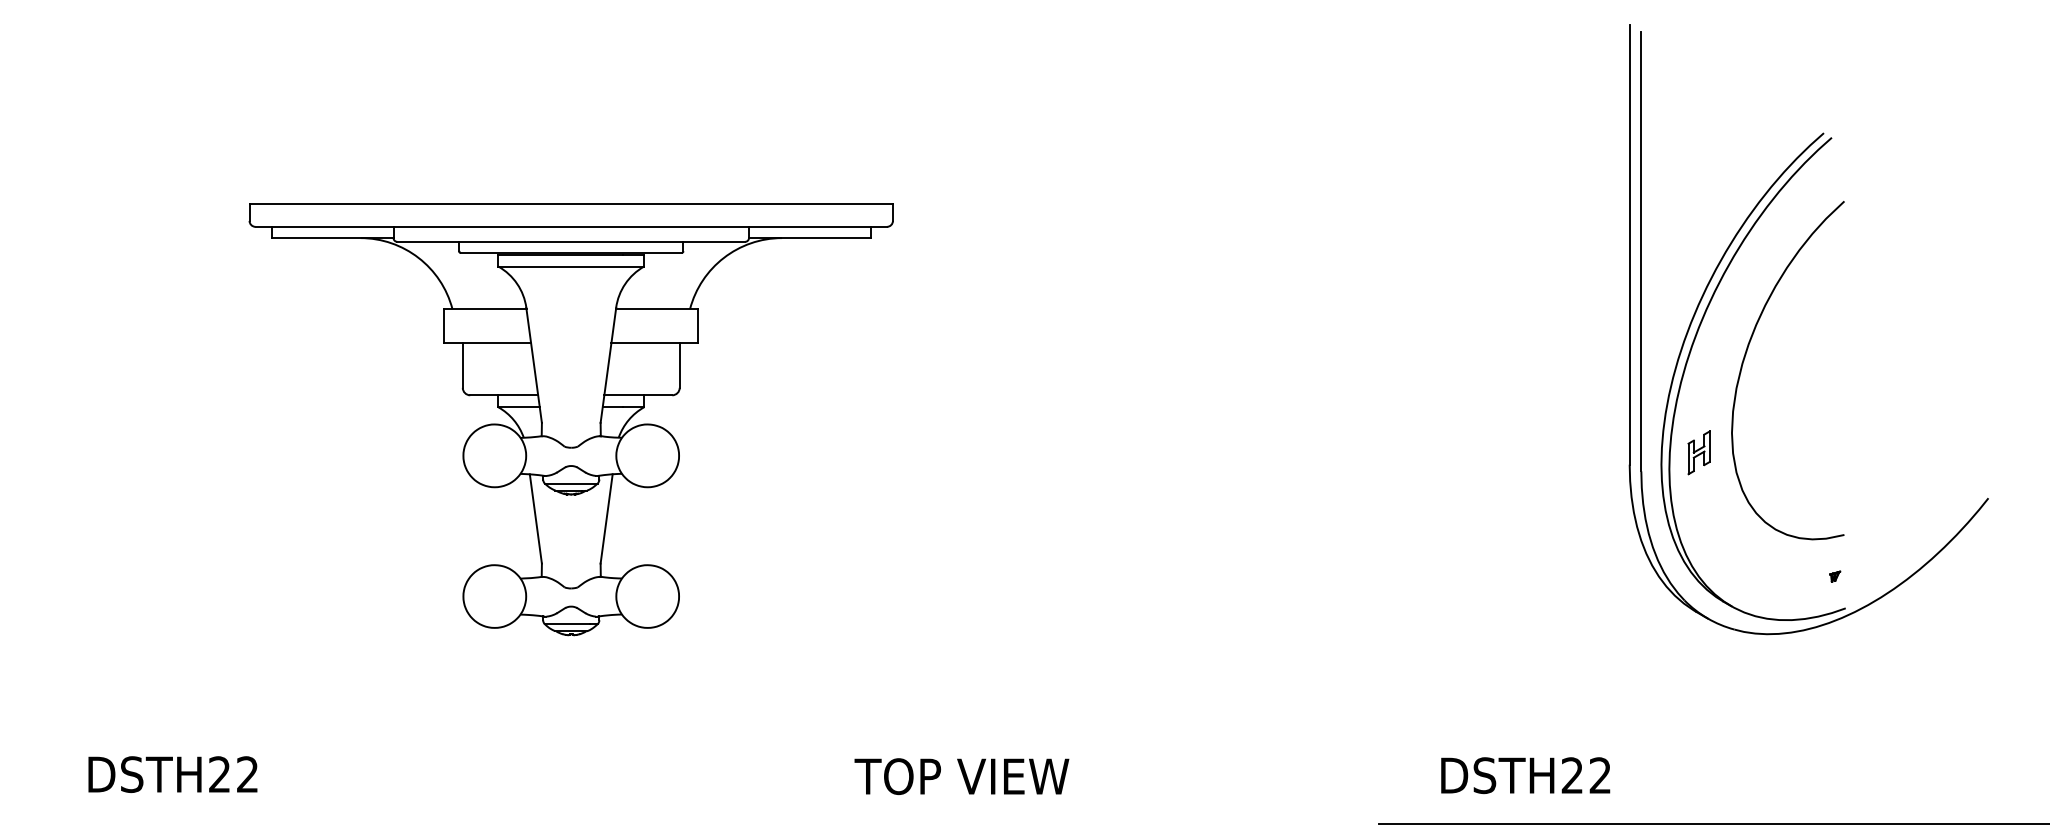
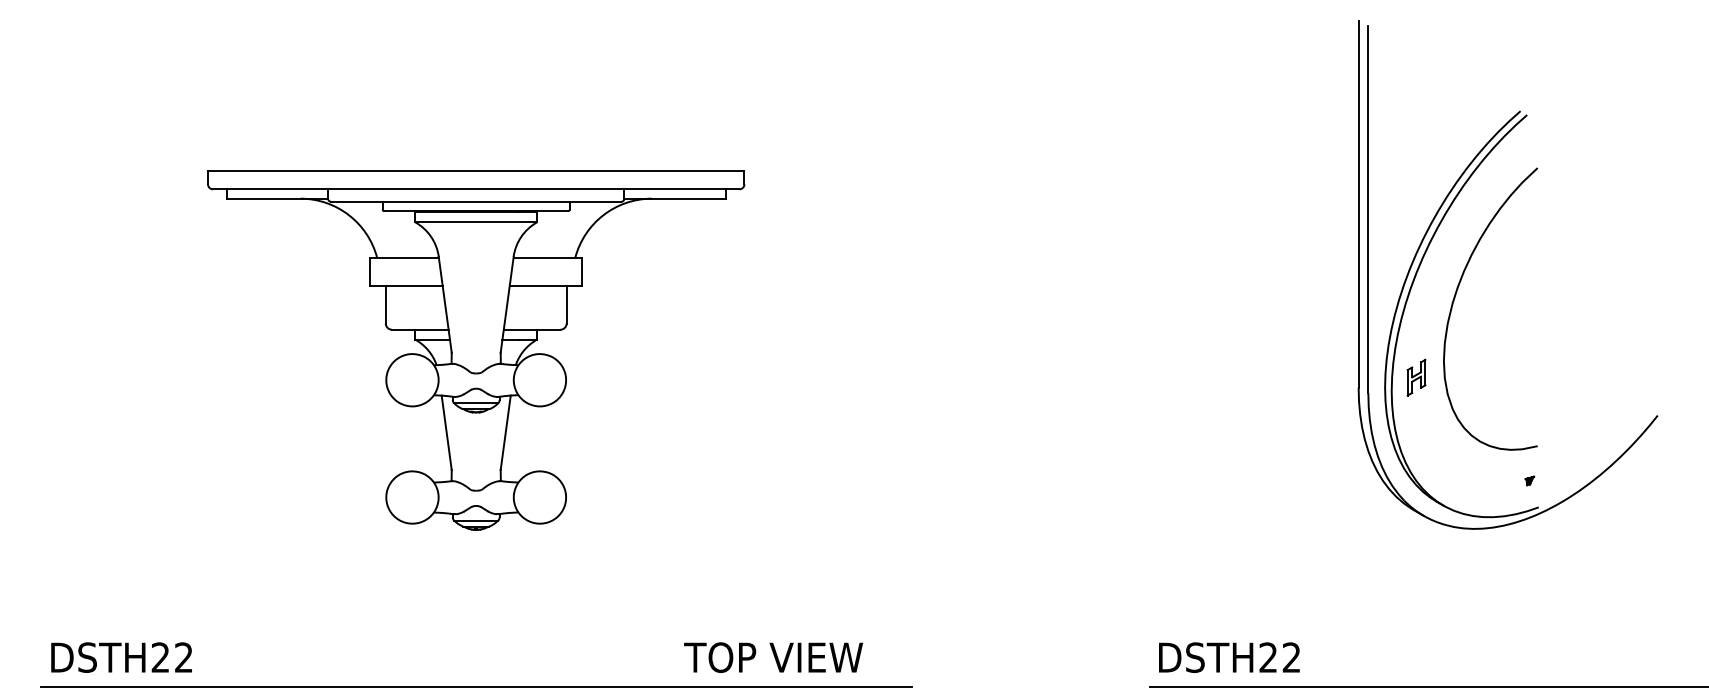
text: (172, 774) -> (121, 657), moved
text: (1525, 775) -> (1229, 657), moved
text: (961, 776) -> (773, 657), moved
line: (570, 824) -> (475, 687), added

